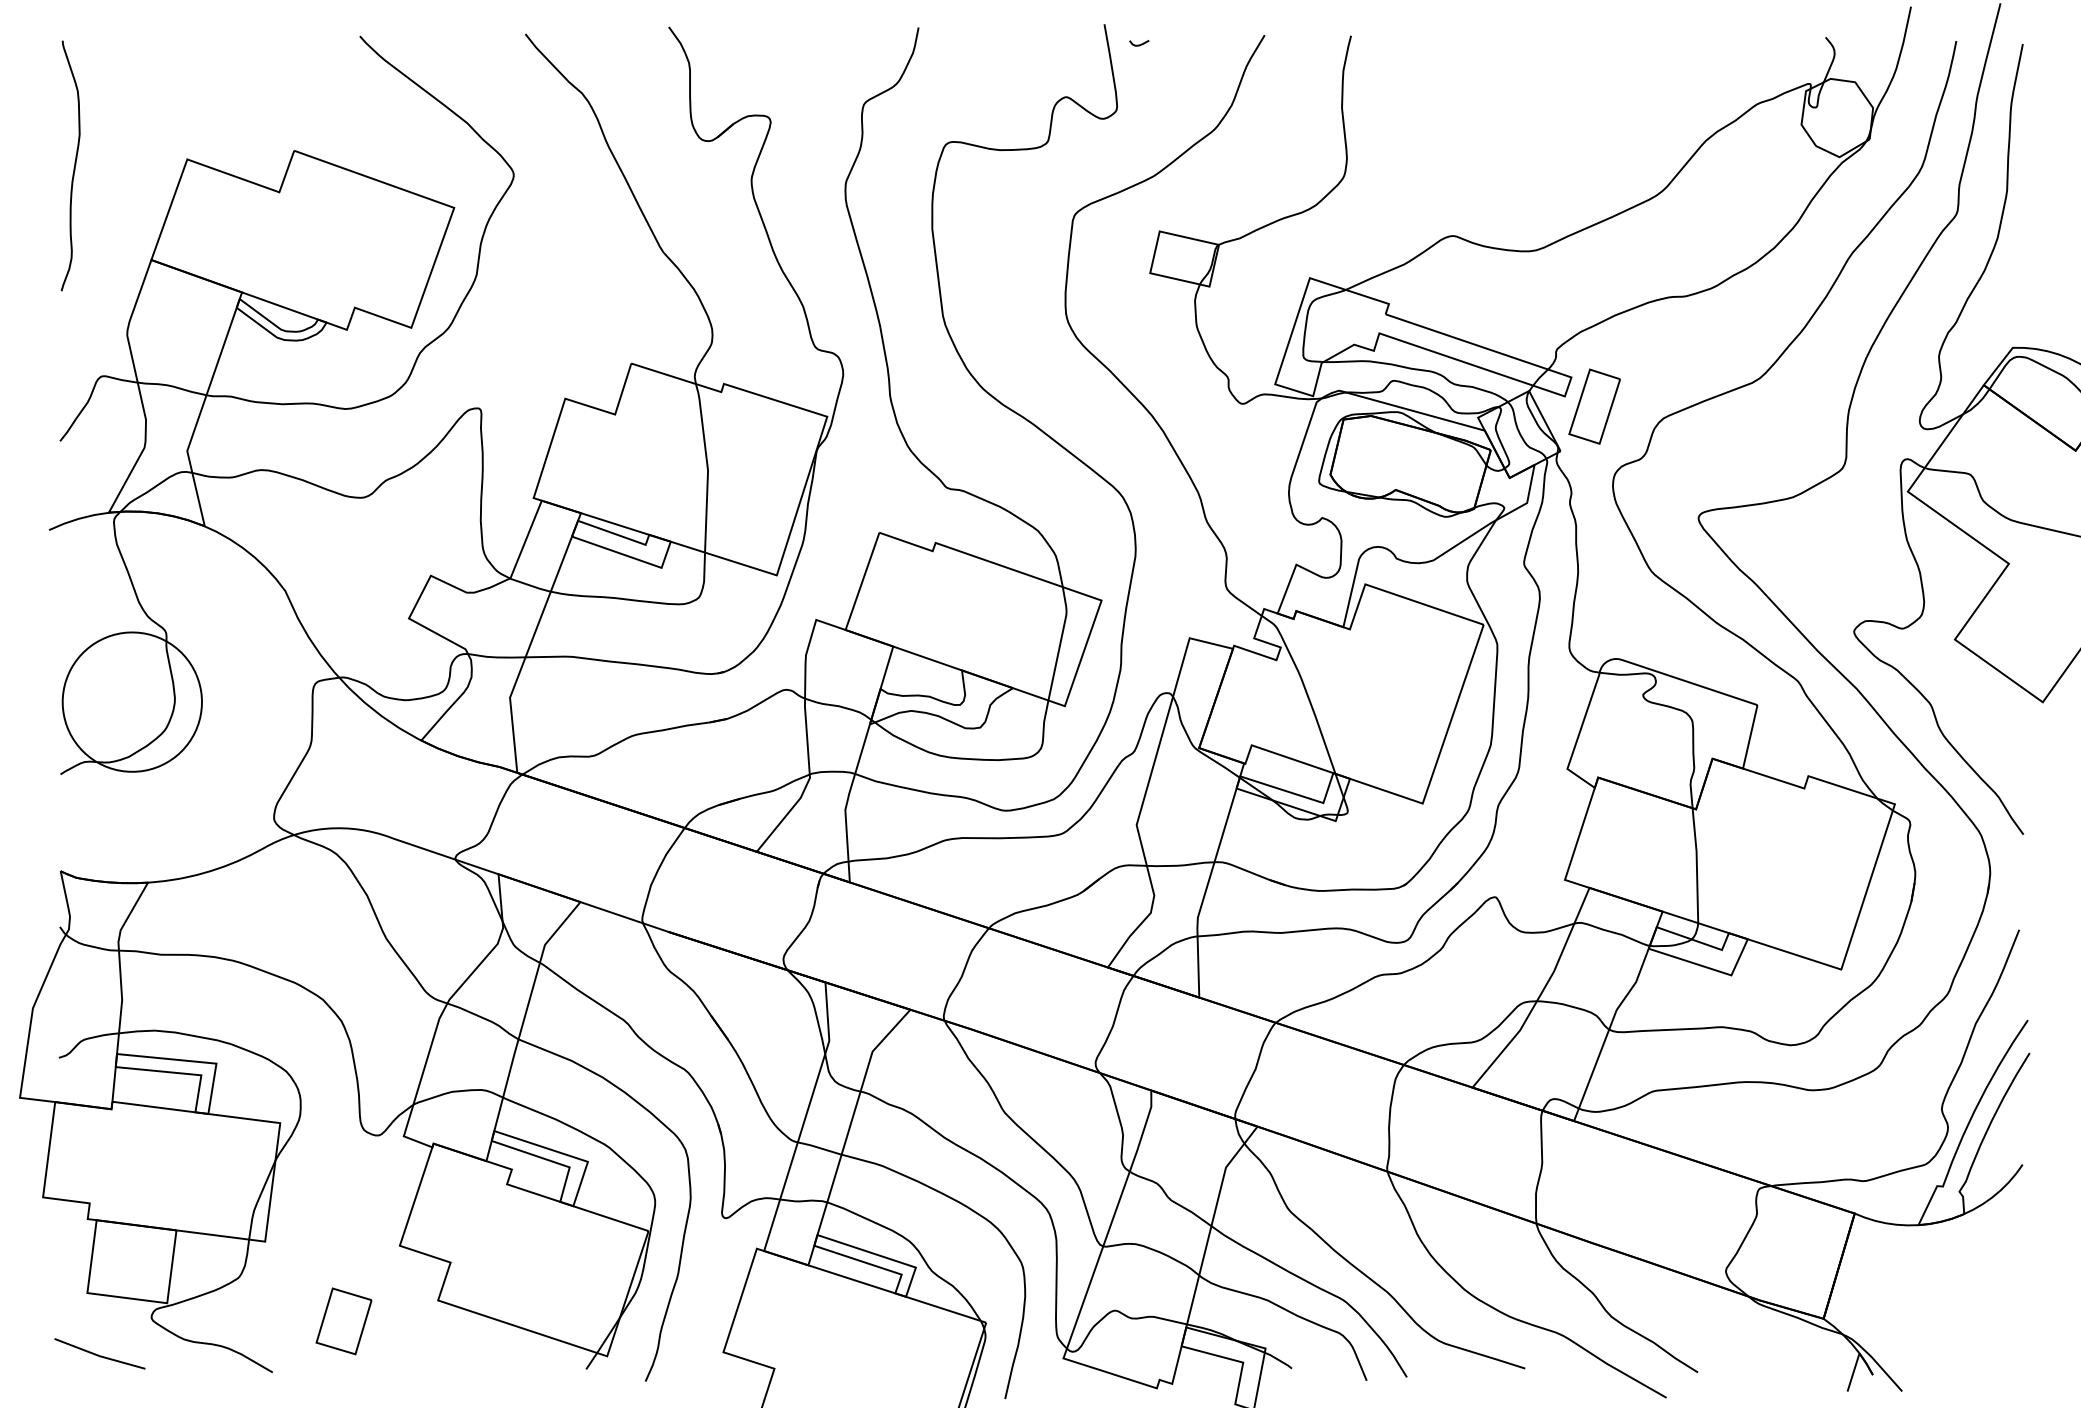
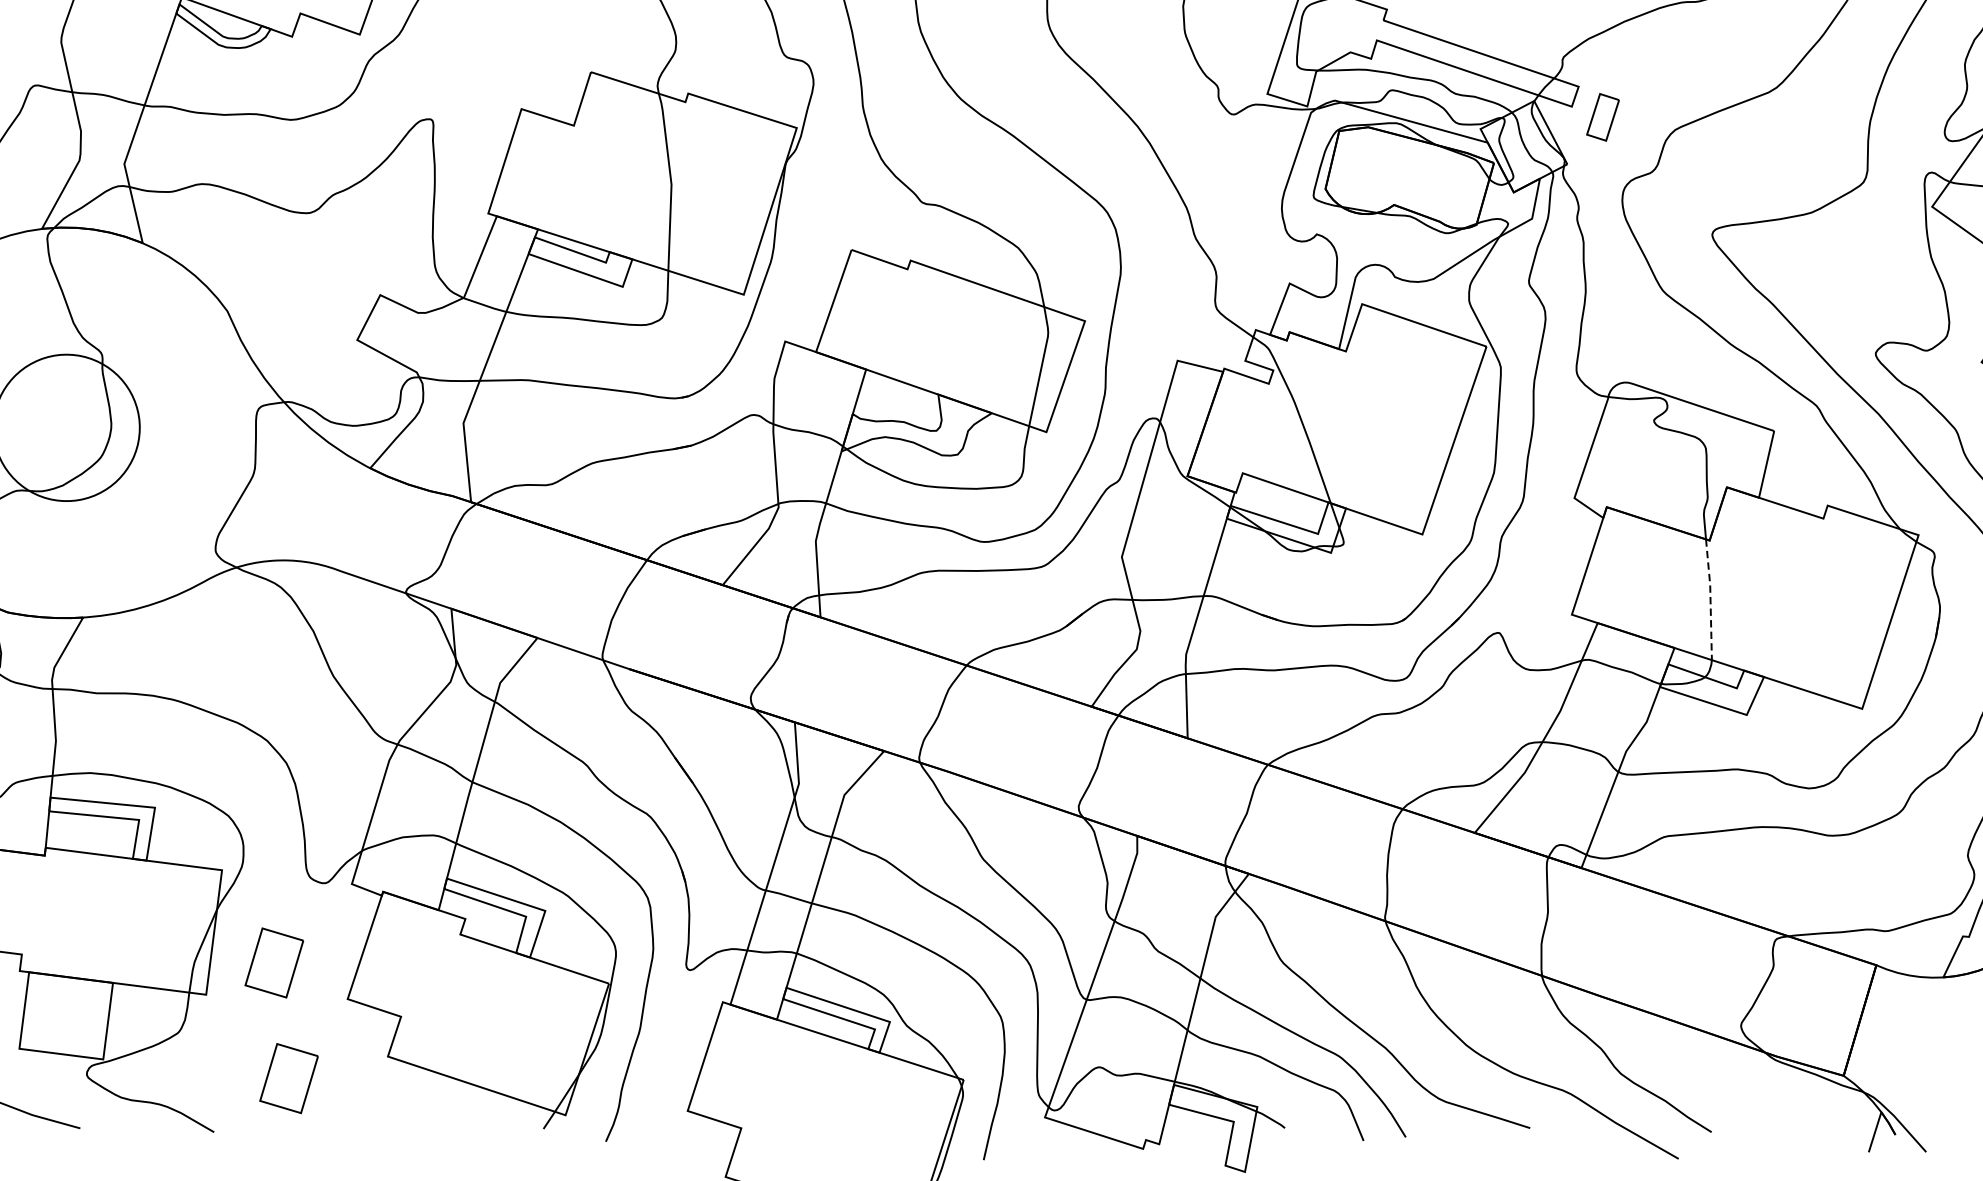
part: (1594, 406) -> (1602, 117), size x0.6
line: (1696, 865) -> (1710, 599), solid -> dashed
part: (329, 1211) -> (273, 963), added

